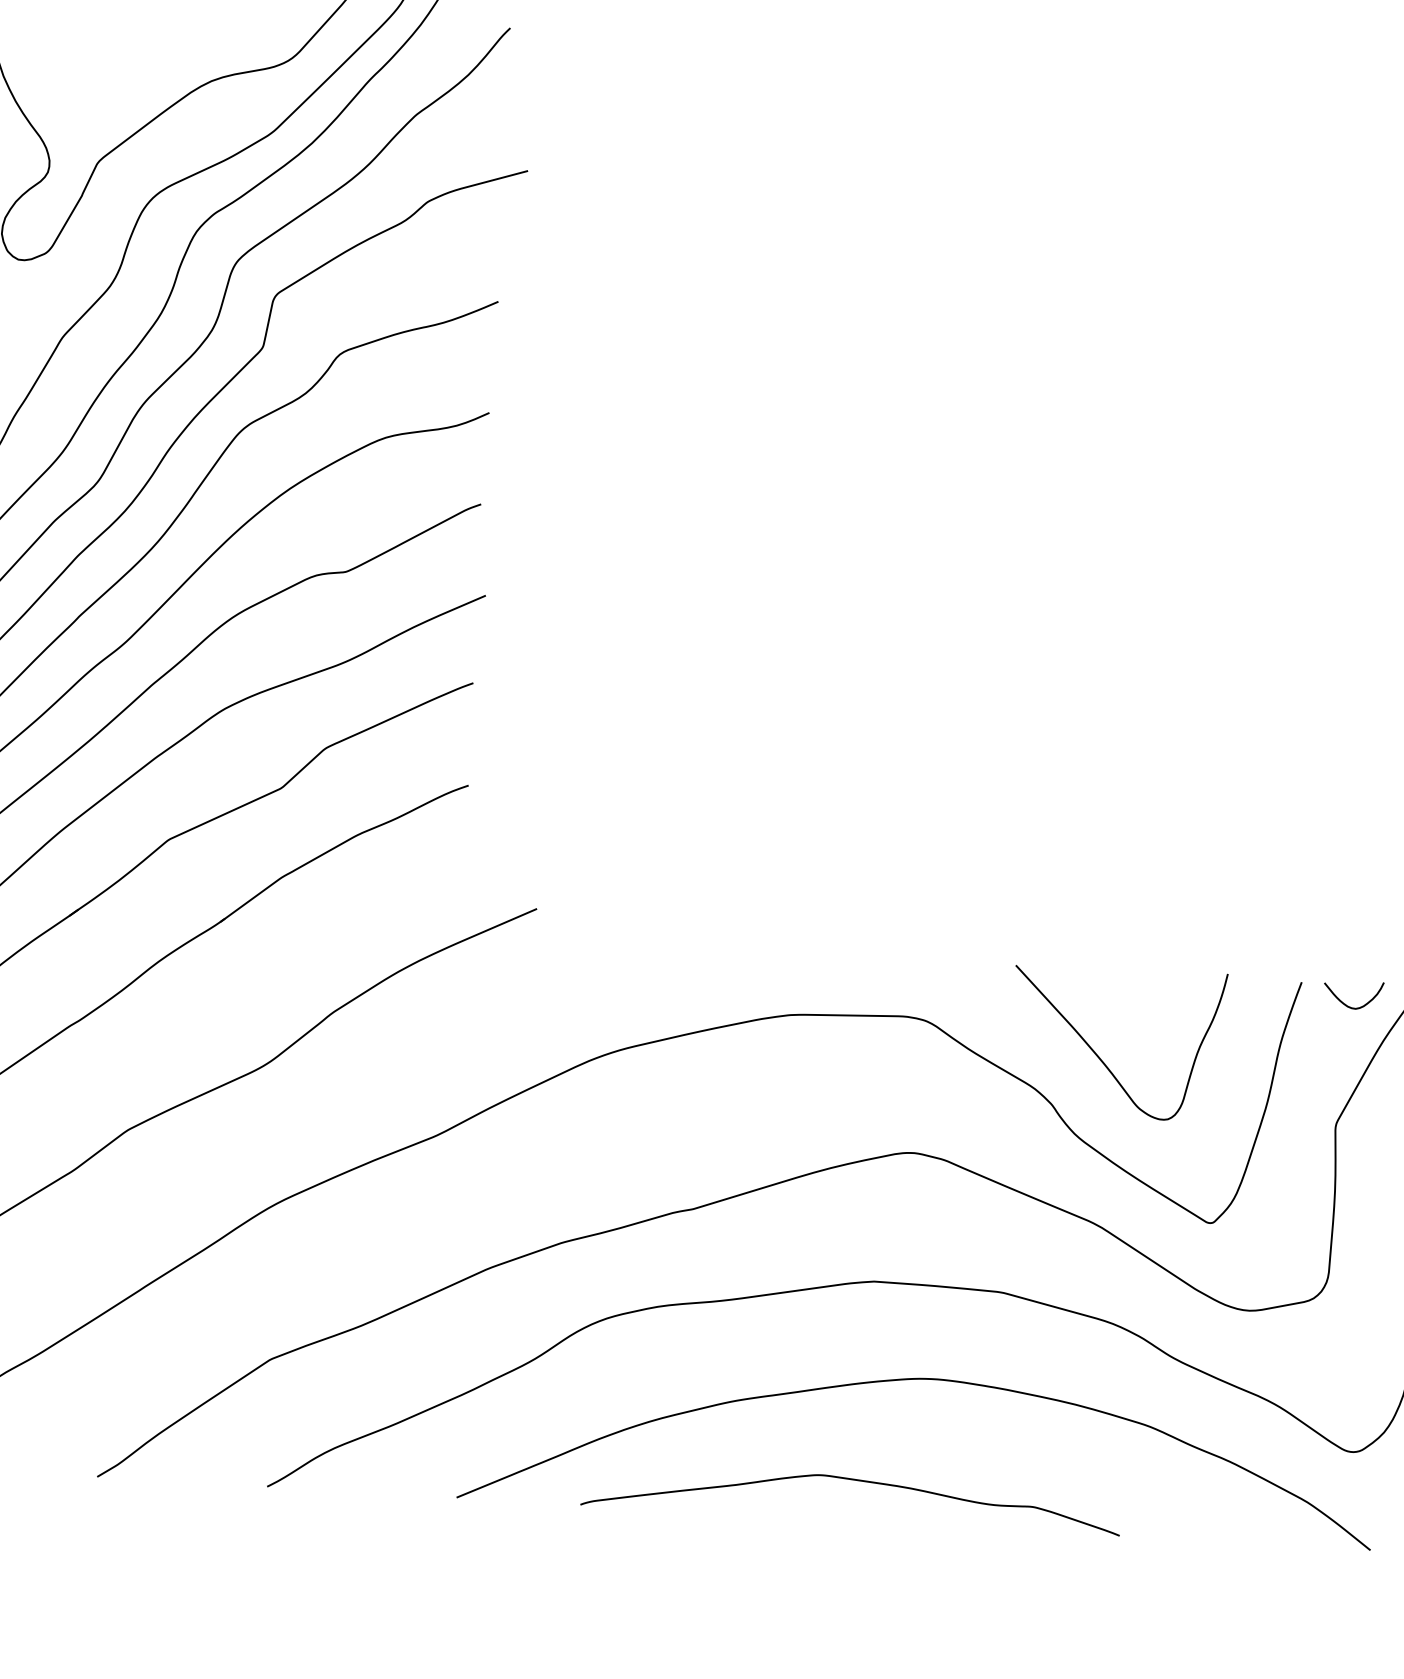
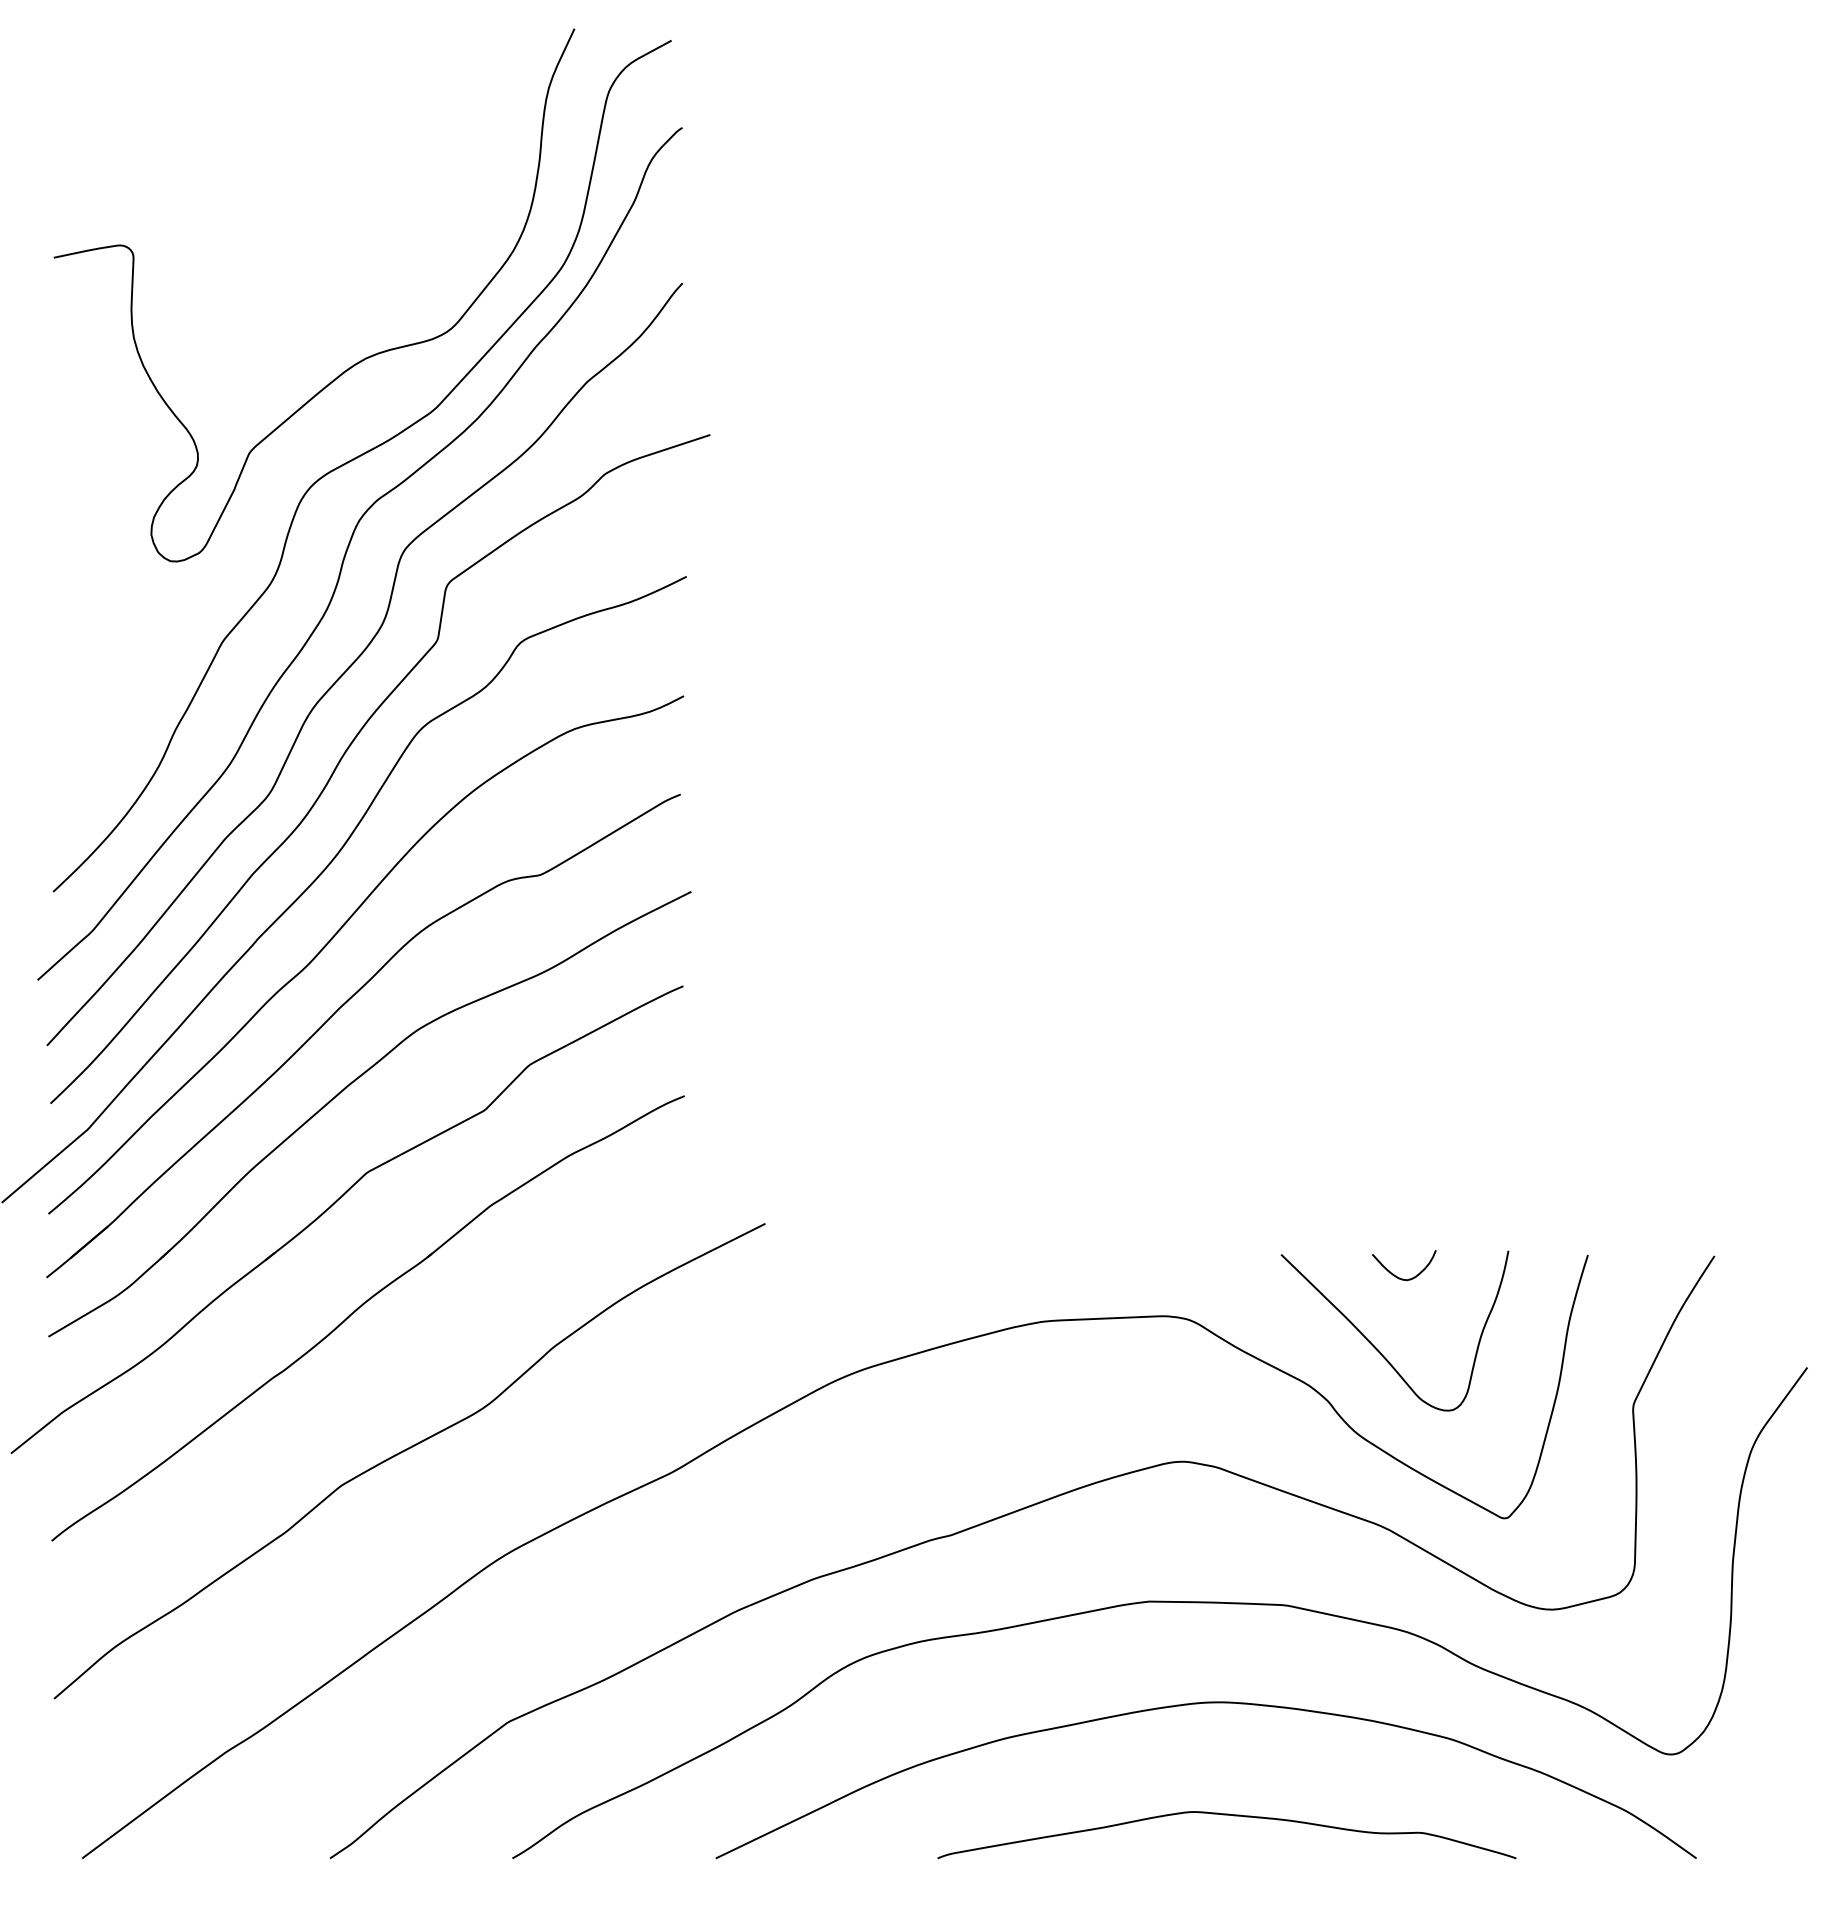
curve: (1349, 1005) -> (1400, 1277), moved
curve: (851, 1480) -> (1226, 1815), moved

